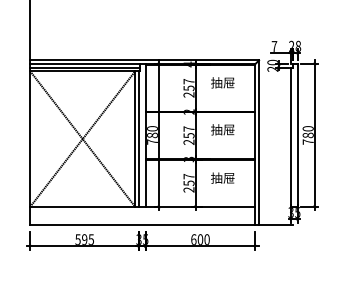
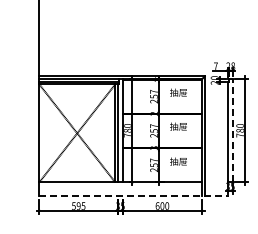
line: (297, 135) -> (232, 130), solid -> dashed
line: (161, 225) -> (134, 195), solid -> dashed

